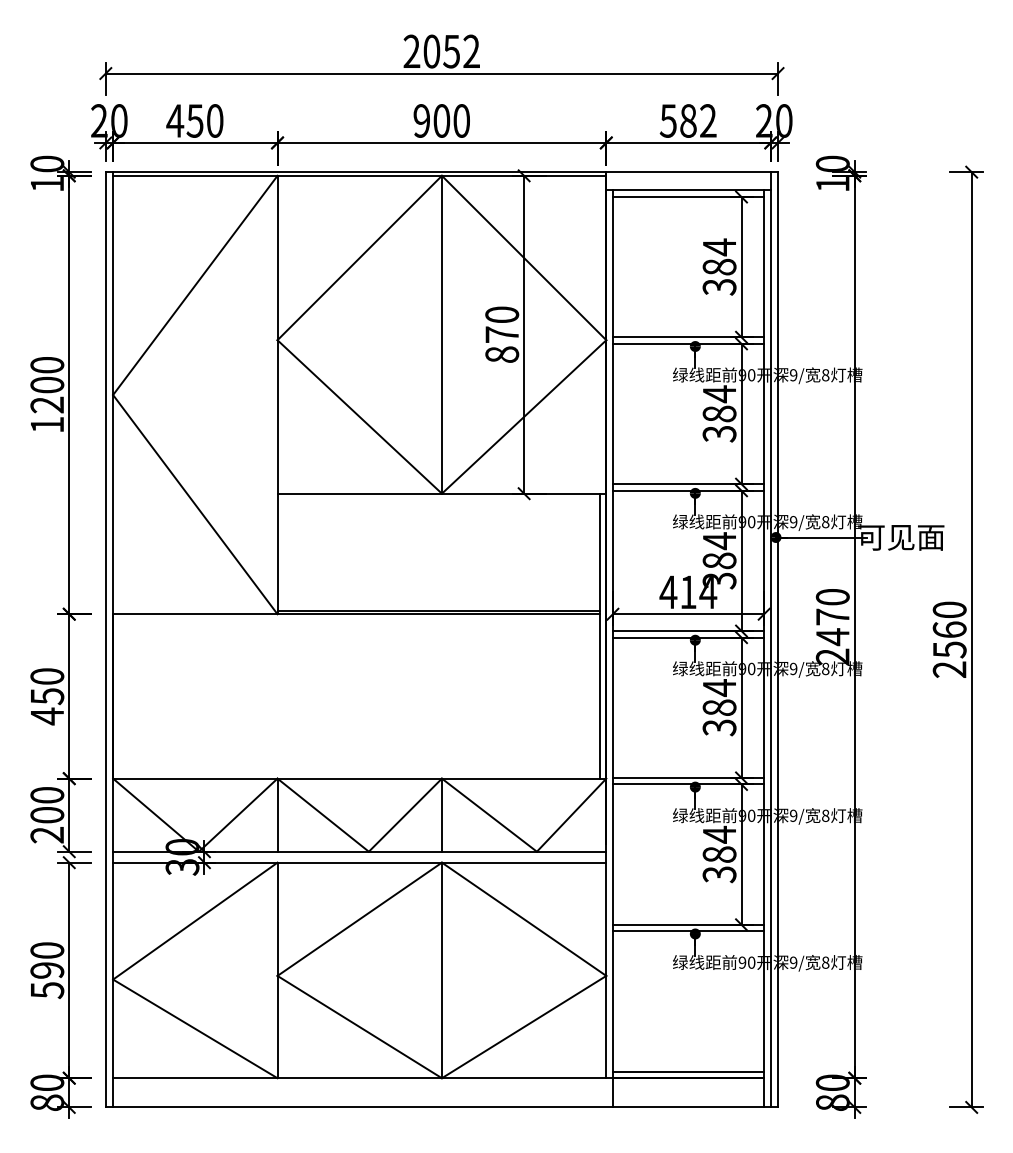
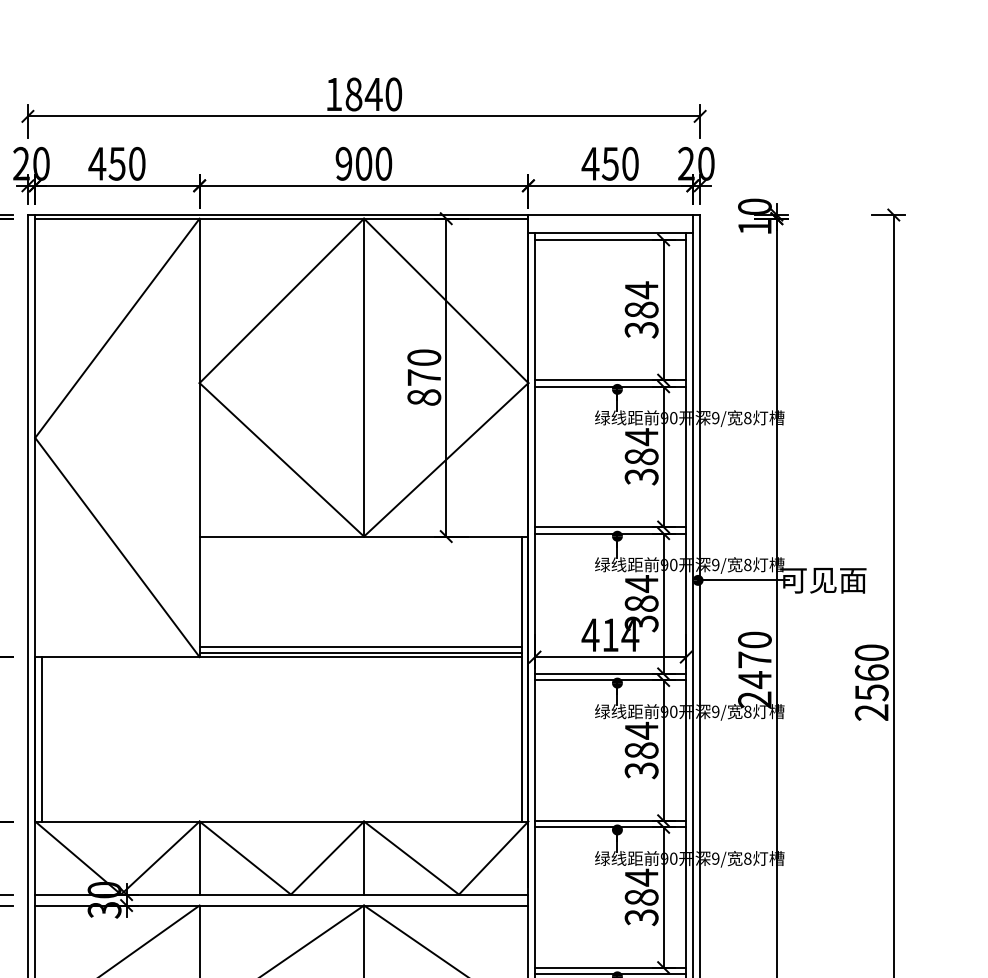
text: (441, 51) -> (363, 94), 2052 -> 1840
text: (687, 120) -> (609, 163), 582 -> 450
line: (438, 604) -> (360, 647), added
line: (119, 696) -> (41, 739), added

